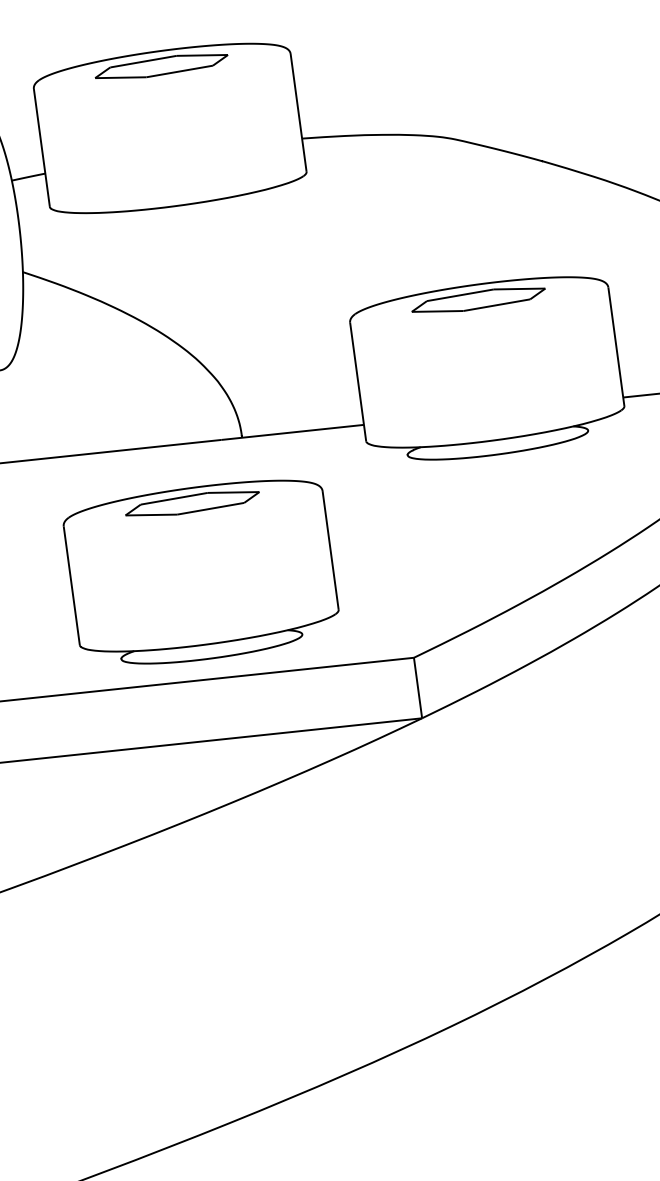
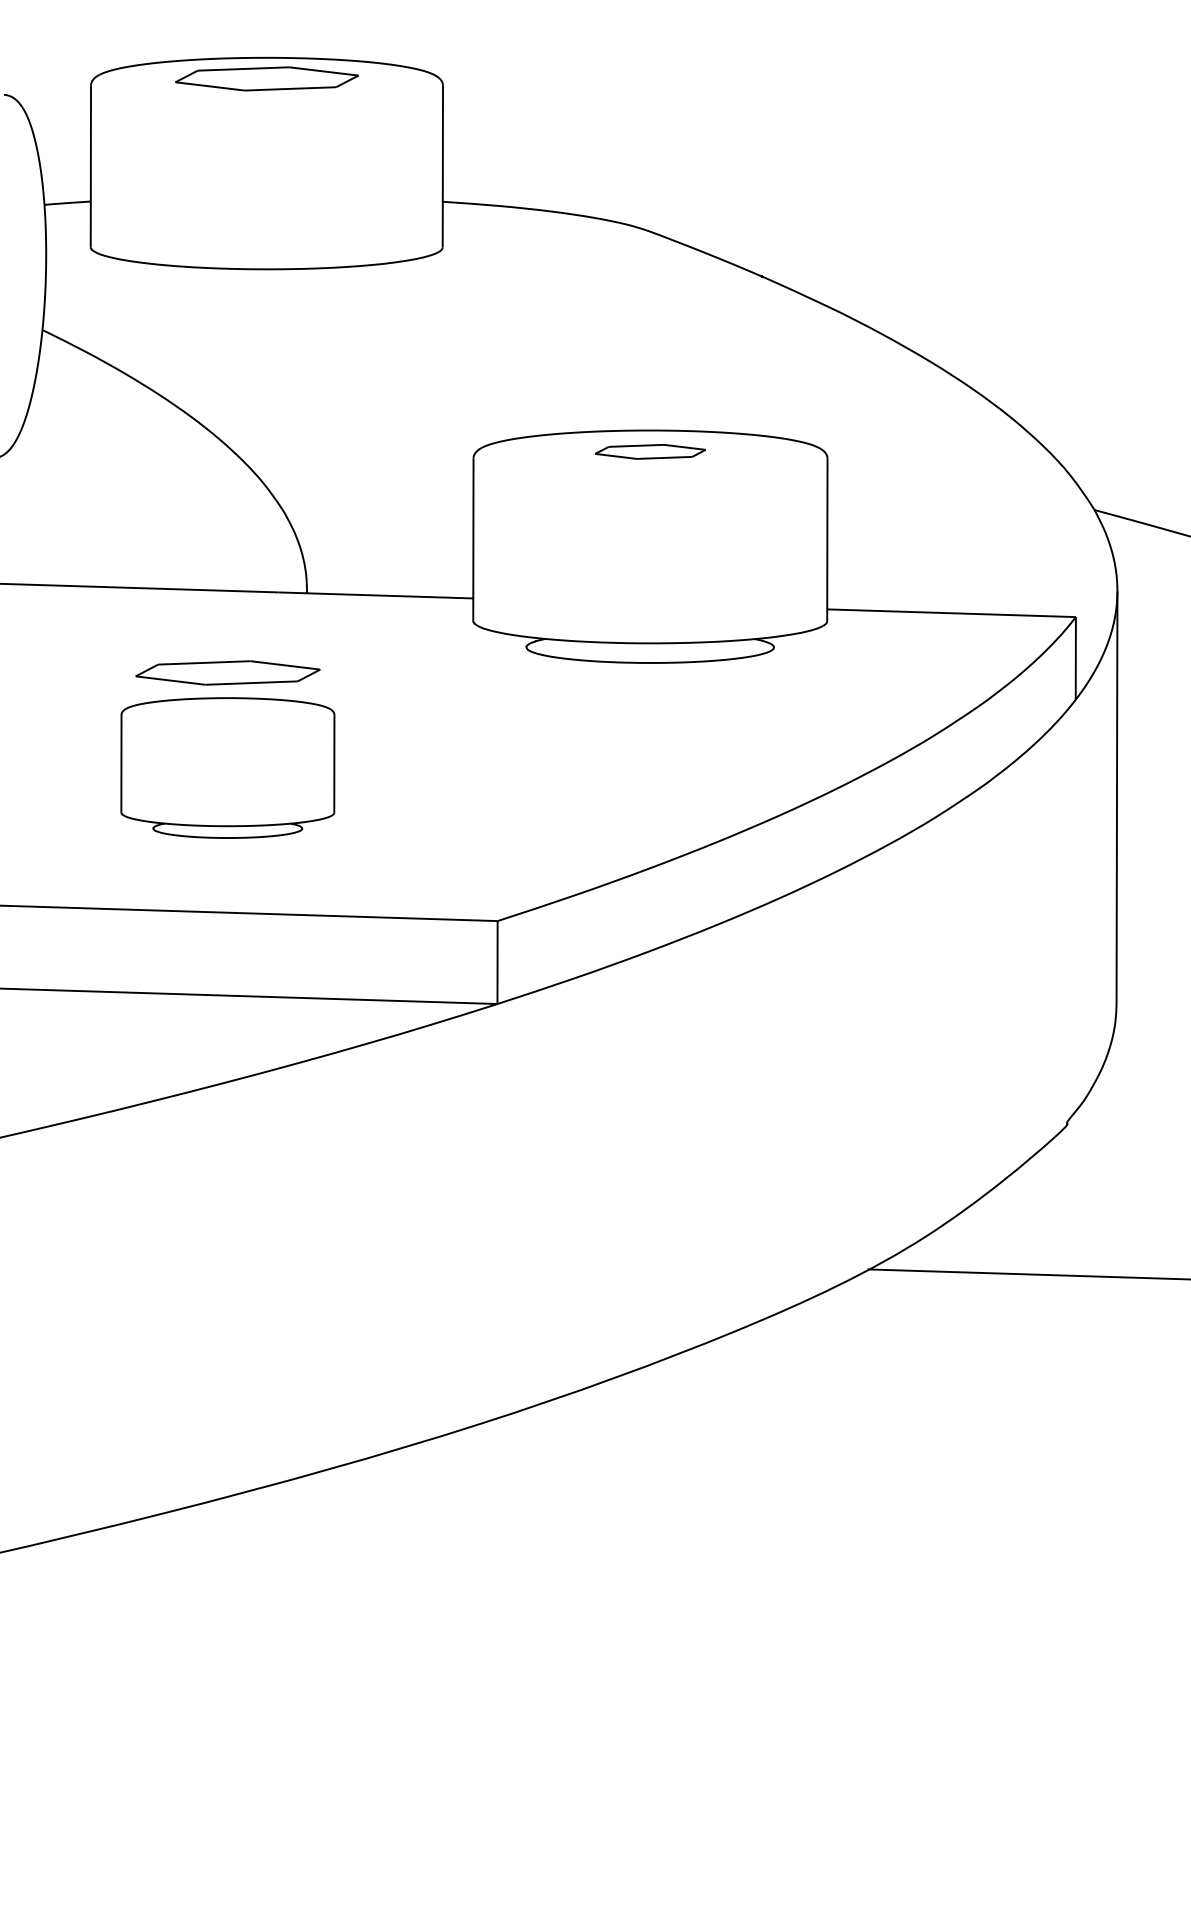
part: (478, 299) -> (650, 451), size x0.6
part: (201, 572) -> (227, 767), size x0.6

